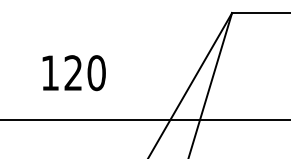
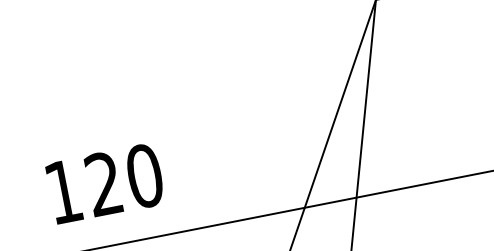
text: (73, 73) -> (104, 184), moved

